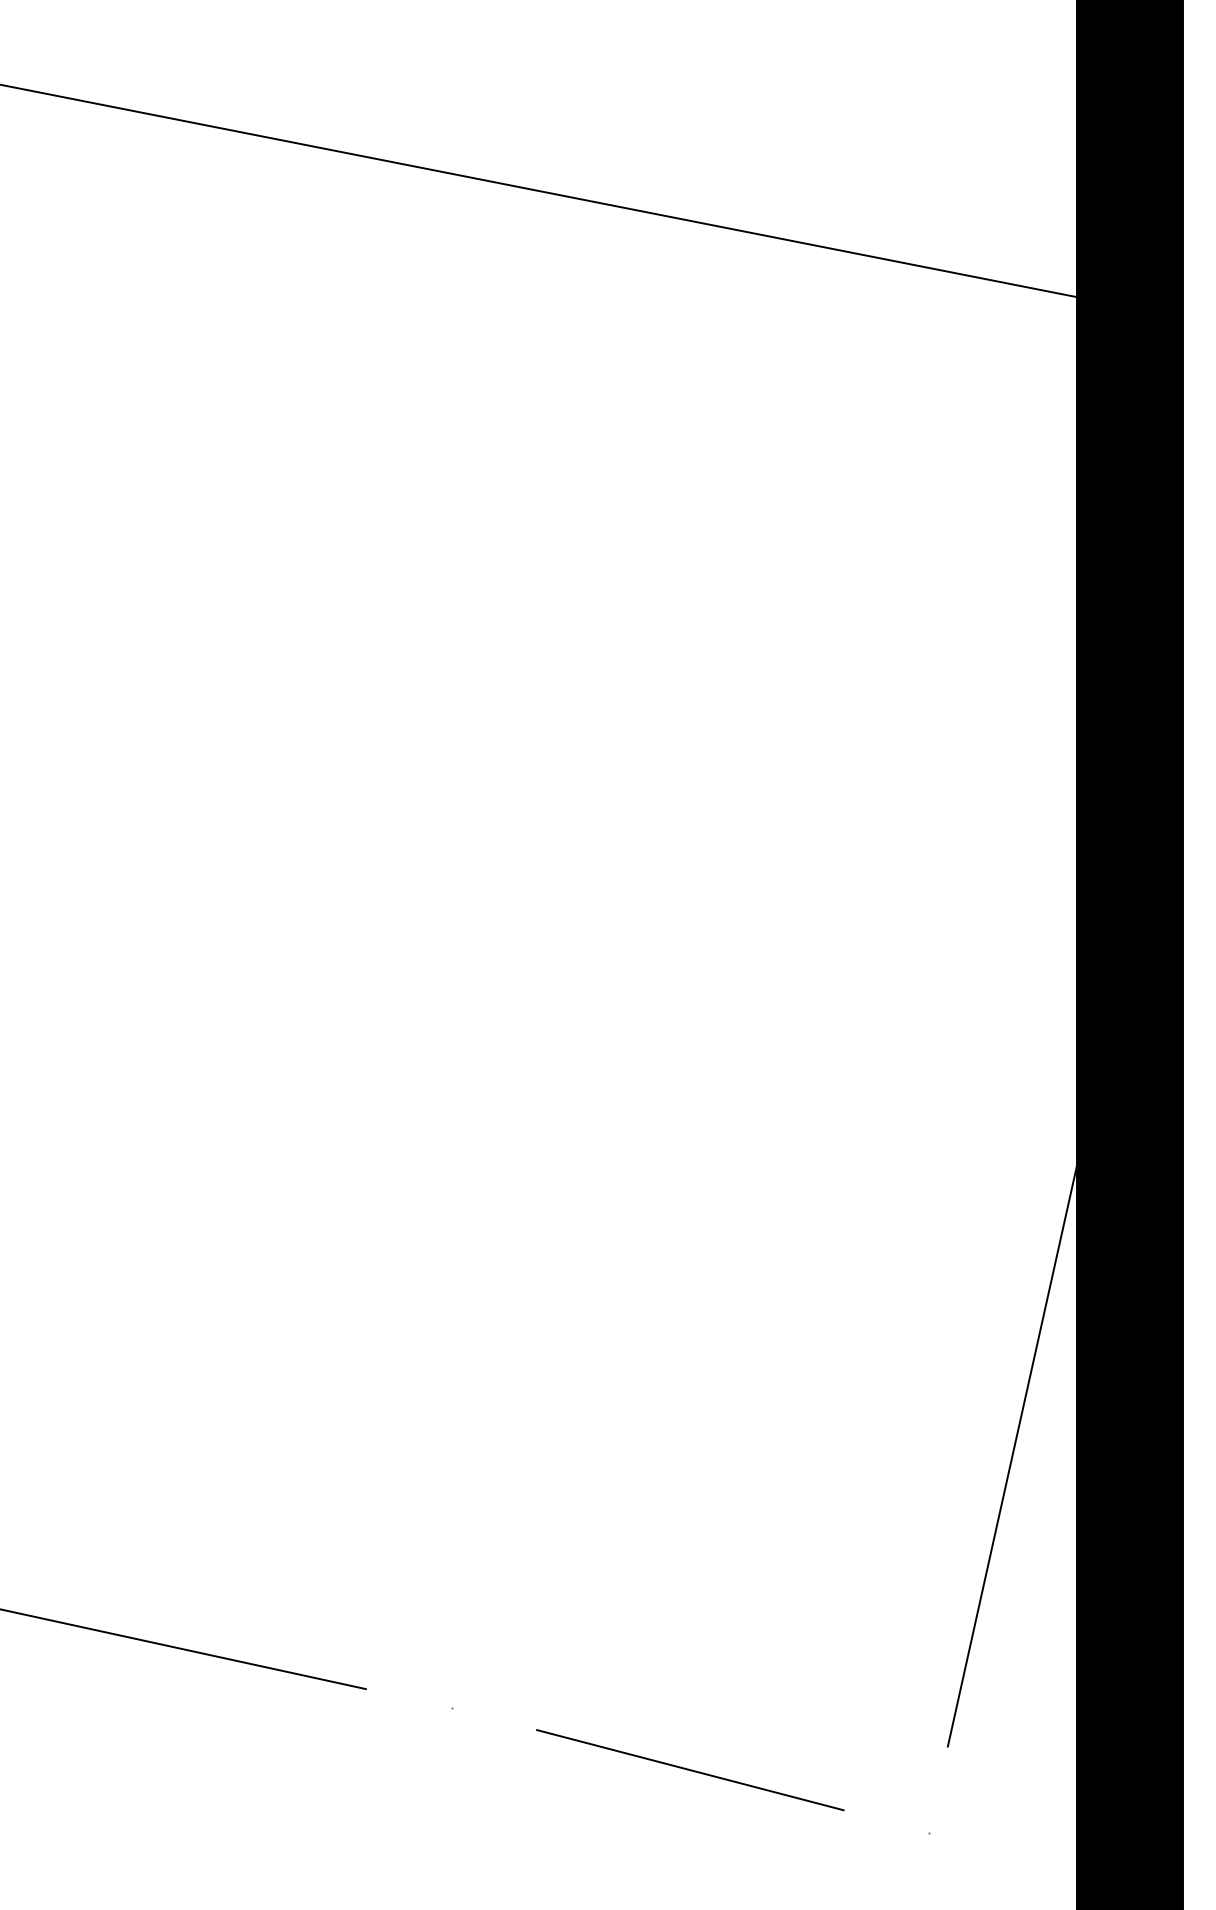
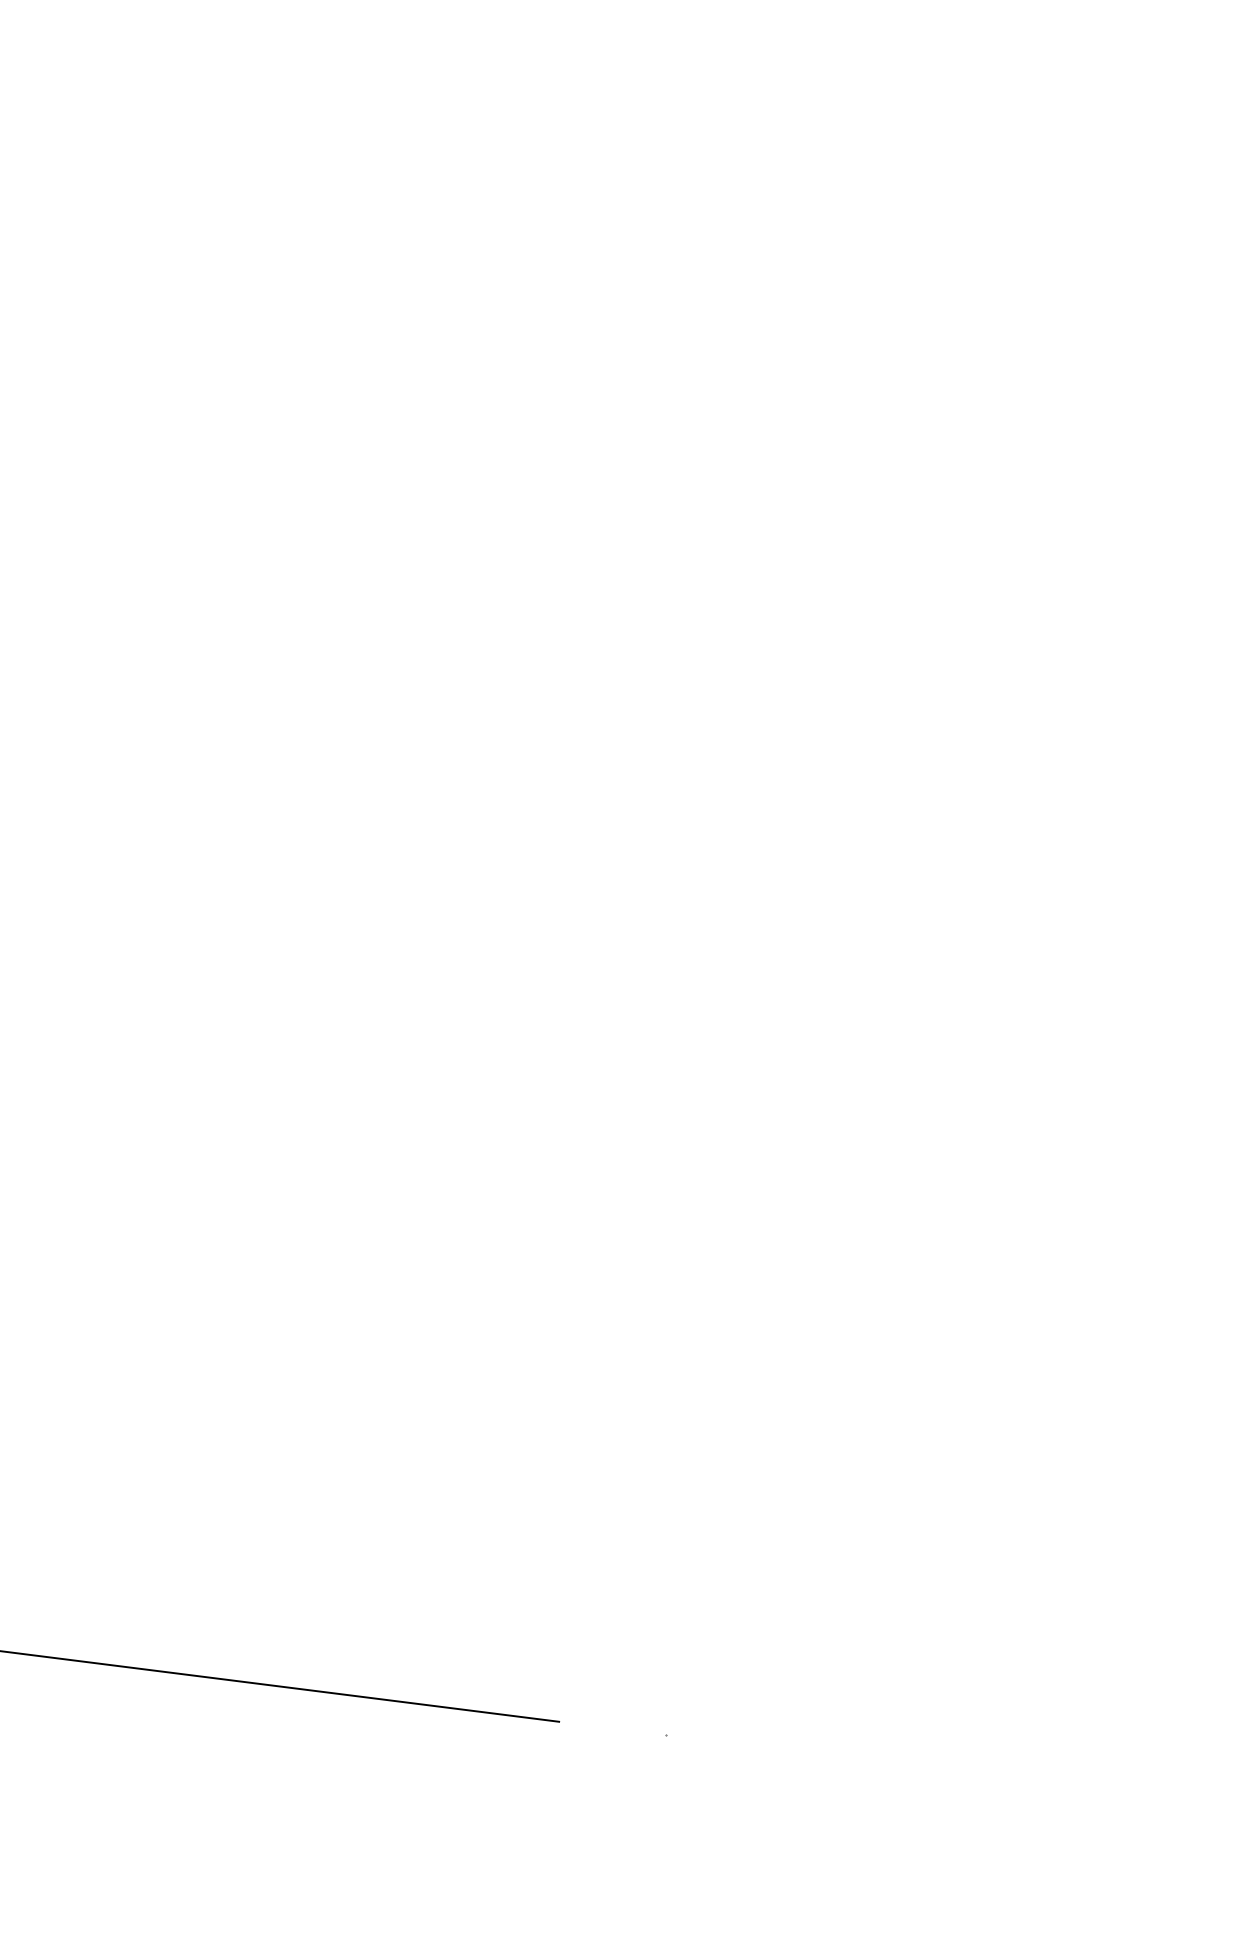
line: (690, 1770) -> (961, 1785), removed

